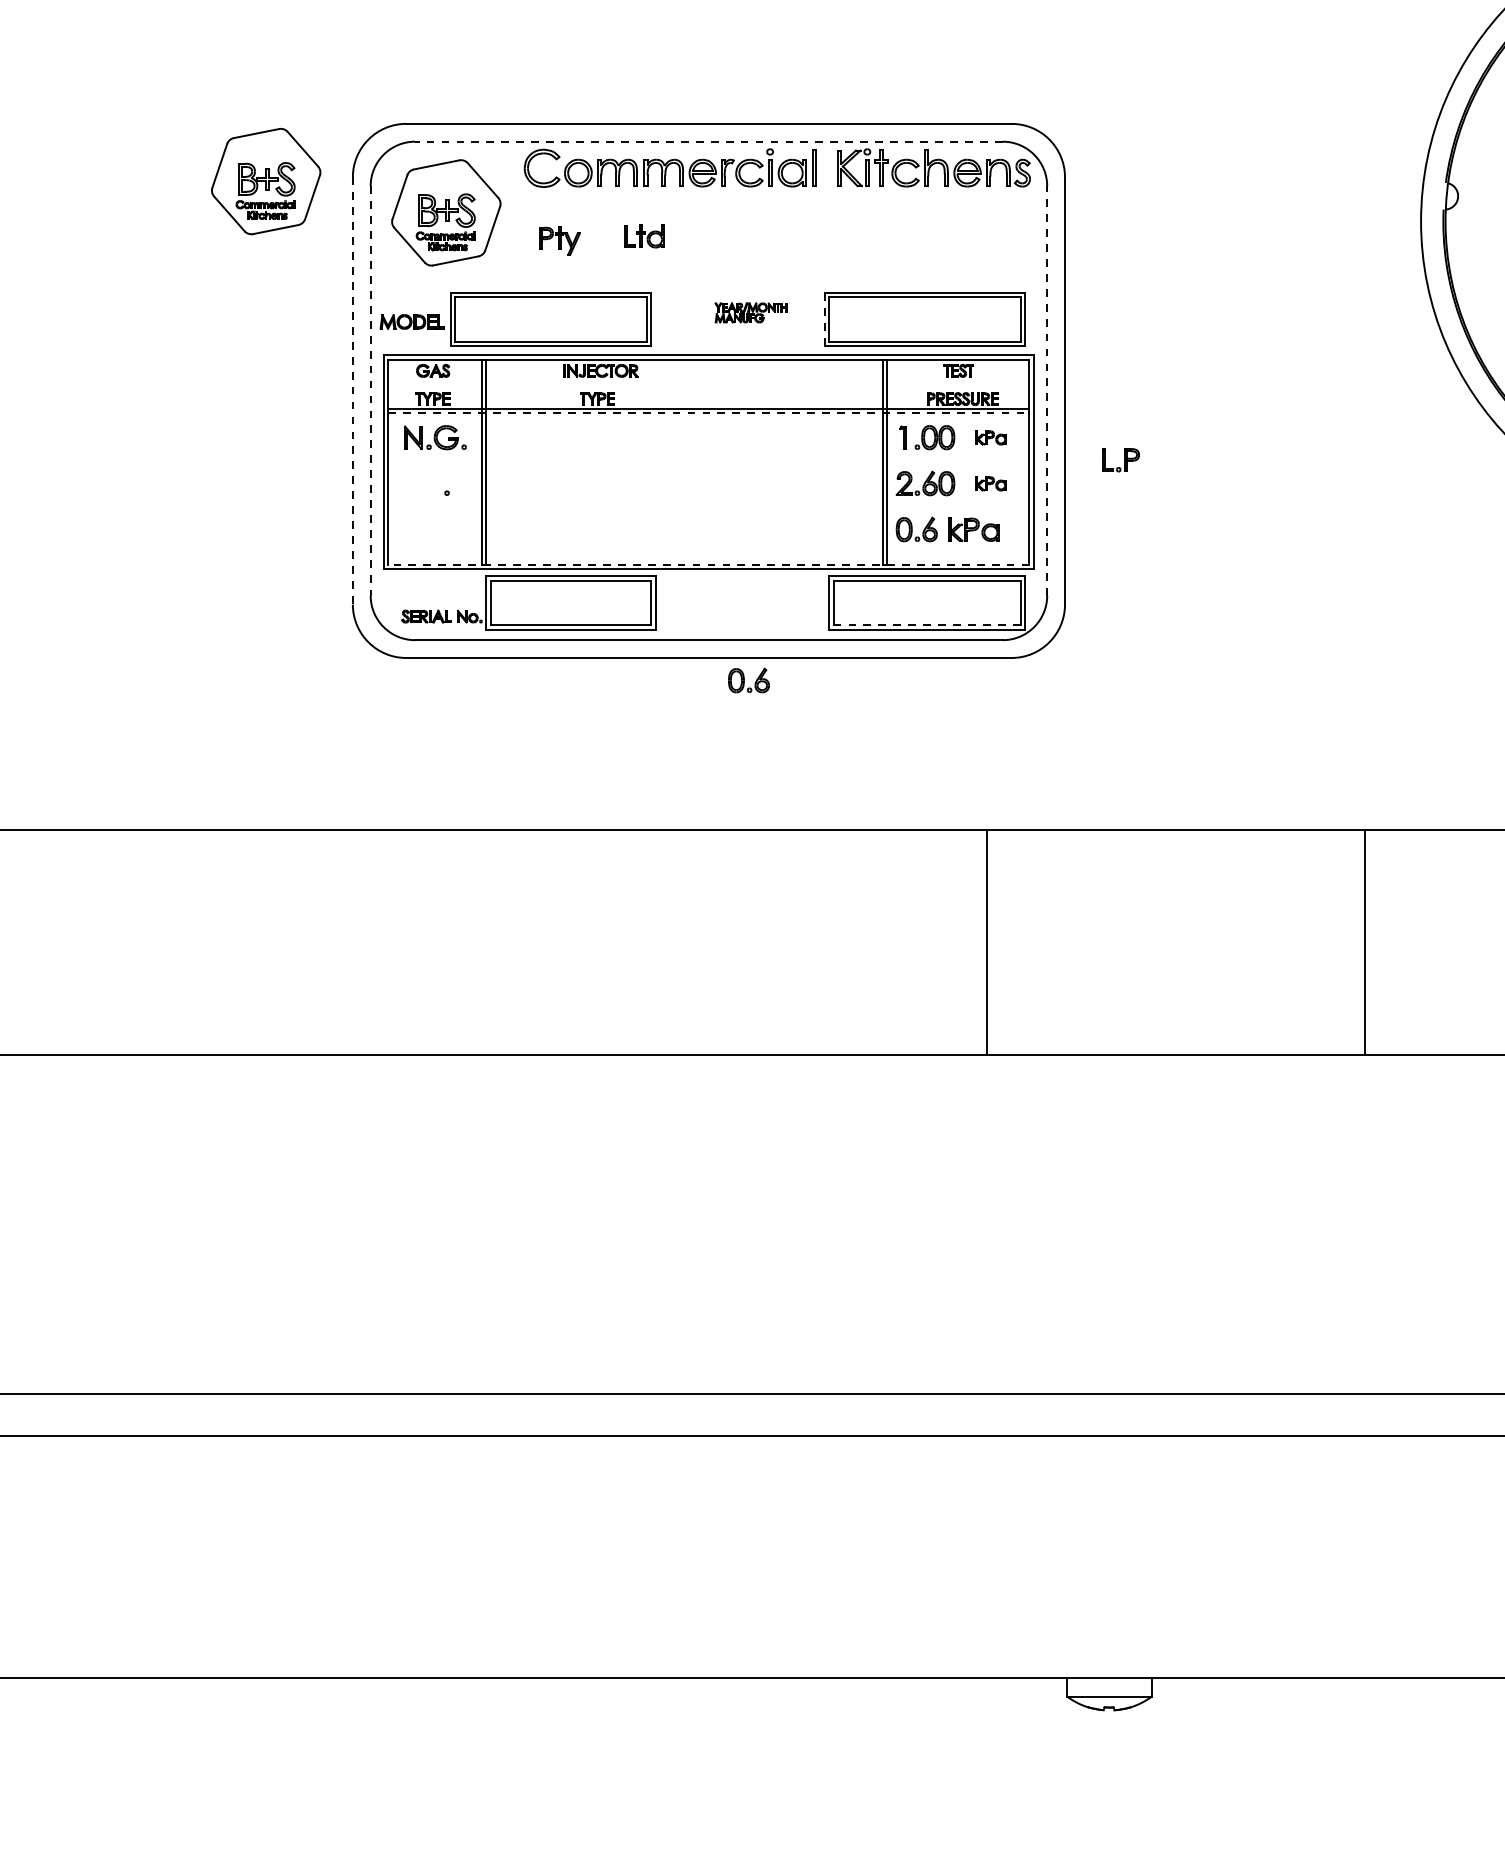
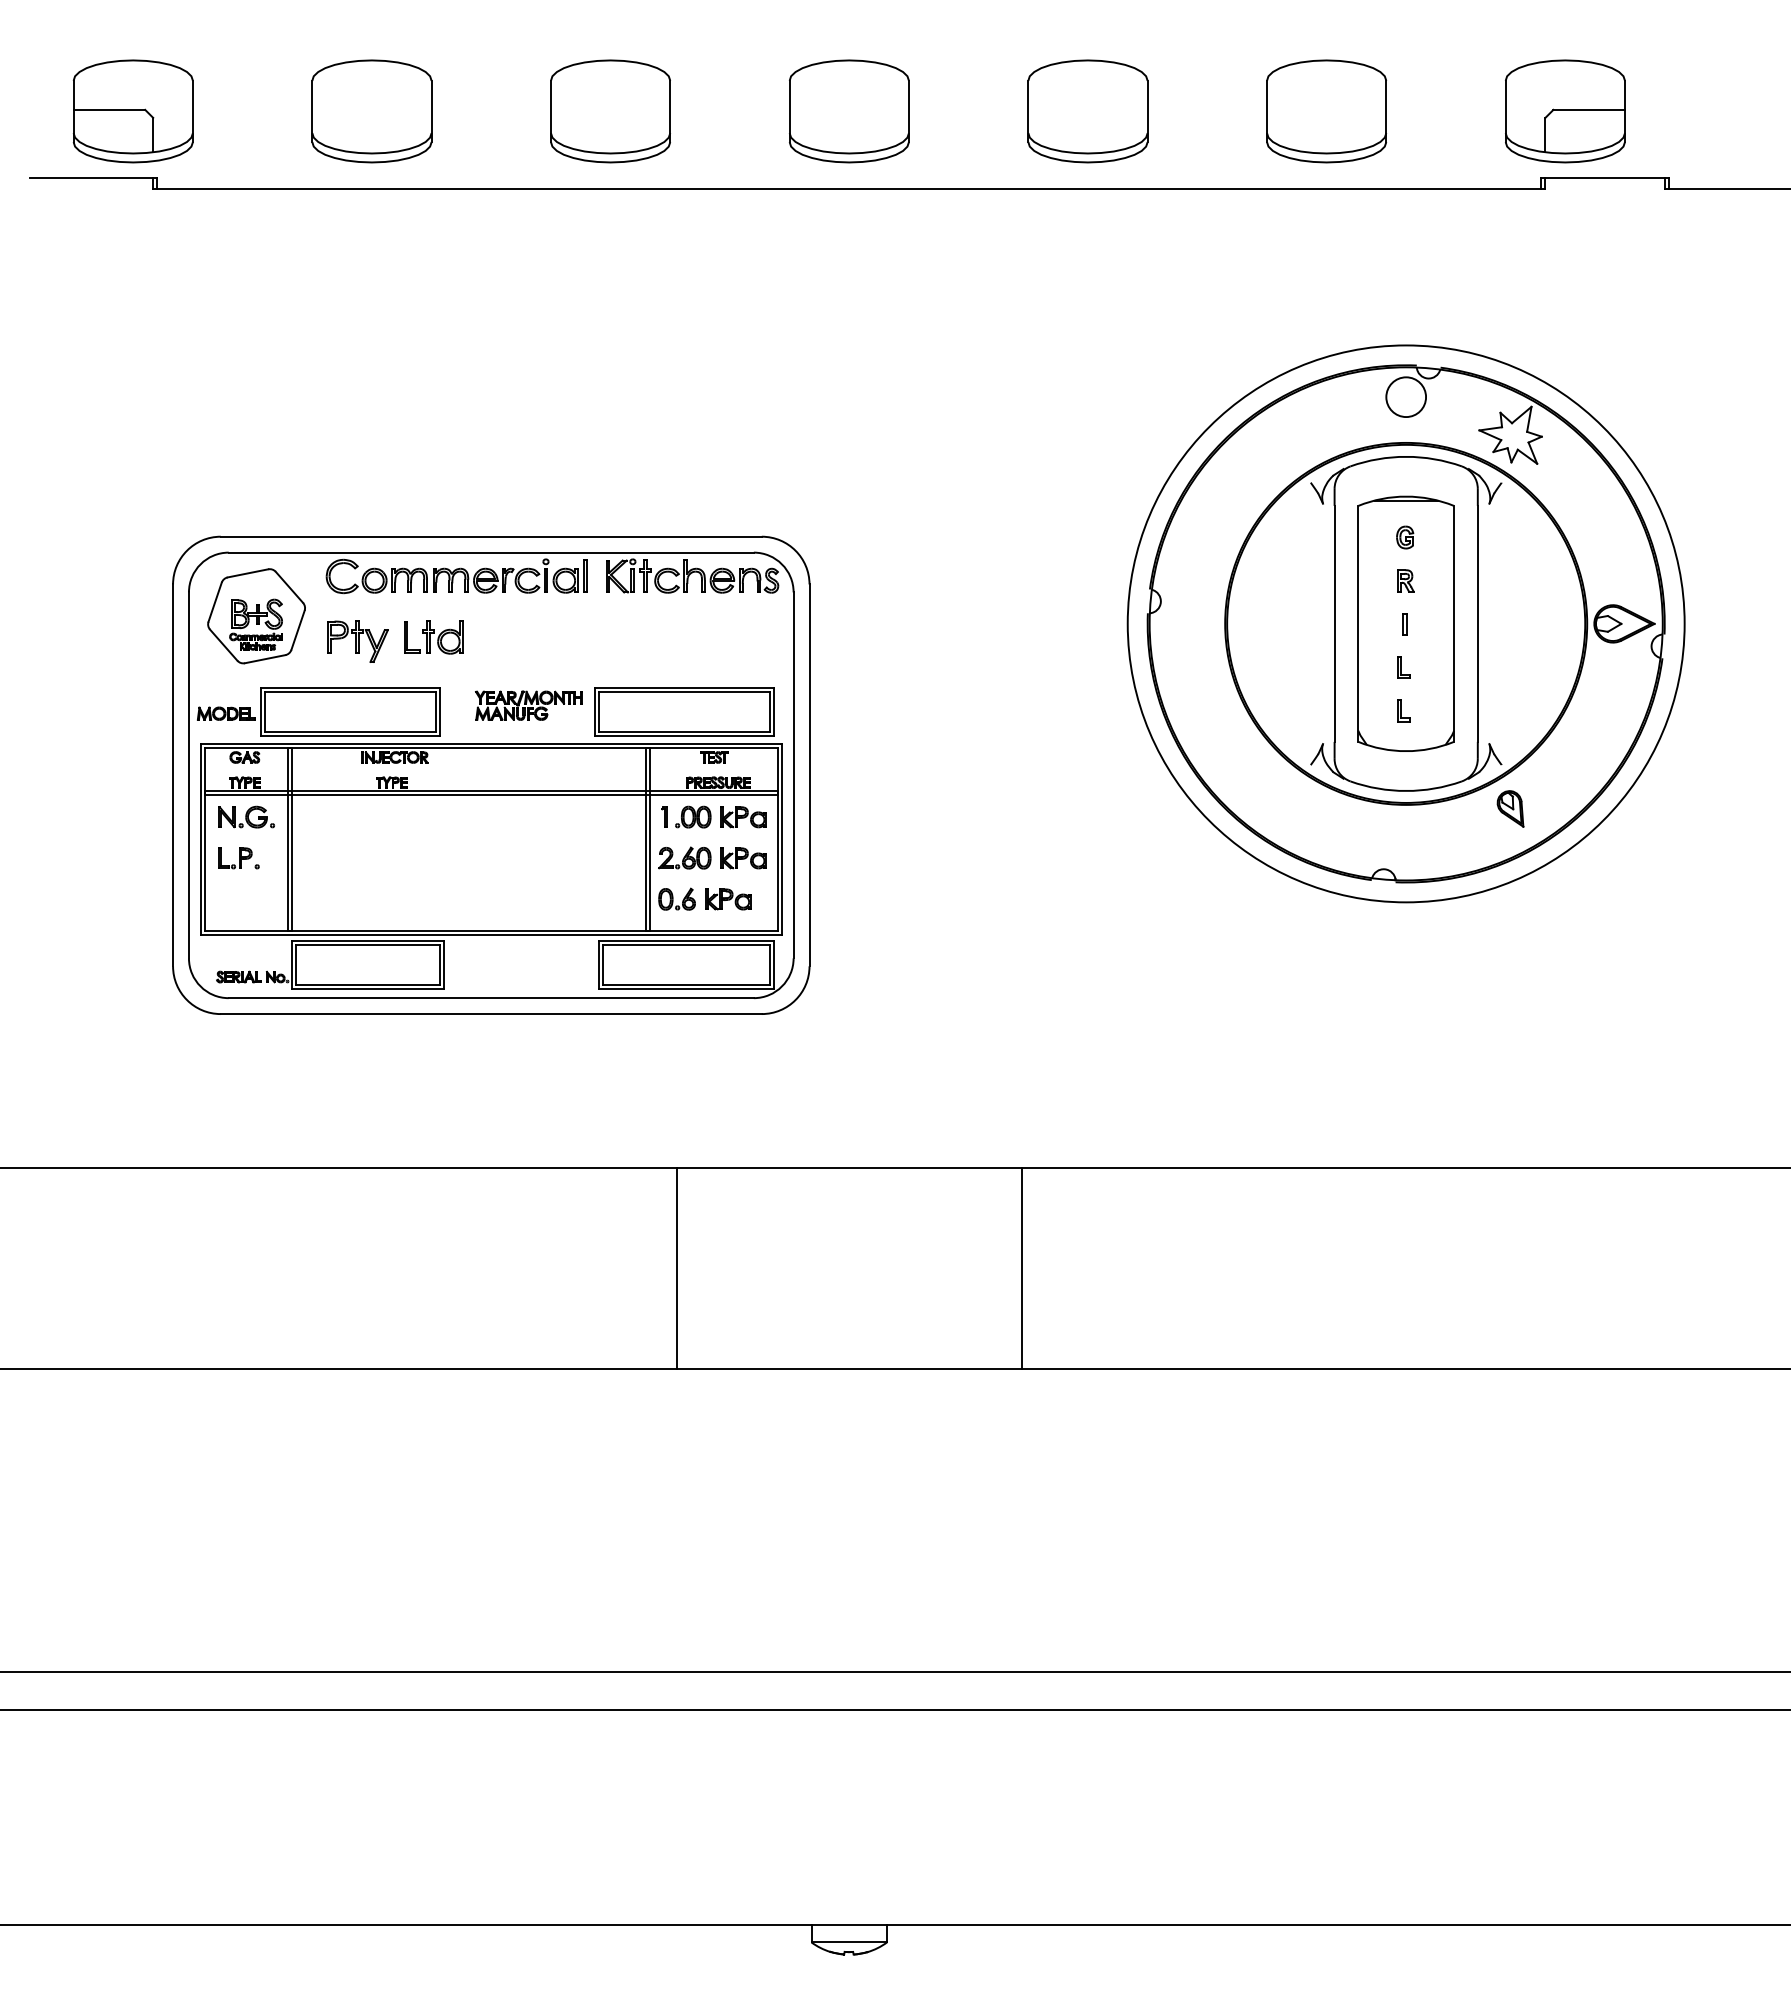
line: (709, 141) -> (491, 552), dashed -> solid
part: (266, 181) -> (95, 588), removed
part: (644, 236) -> (433, 637), size x1.67
part: (559, 241) -> (357, 641), size x1.67
part: (750, 312) -> (528, 705), size x1.67
line: (824, 319) -> (594, 711), dashed -> solid
line: (353, 391) -> (173, 775), dashed -> solid
line: (370, 391) -> (188, 775), dashed -> solid
line: (1047, 391) -> (793, 775), dashed -> solid
line: (709, 413) -> (491, 795), dashed -> solid
part: (991, 438) -> (743, 817), size x1.67
part: (1120, 460) -> (235, 858), moved
part: (991, 483) -> (743, 858), size x1.67
line: (708, 564) -> (490, 930), dashed -> solid
line: (927, 624) -> (686, 984), dashed -> solid
part: (748, 679) -> (526, 1033), removed
line: (986, 942) -> (676, 1268), moved
line: (1364, 942) -> (1021, 1268), moved

